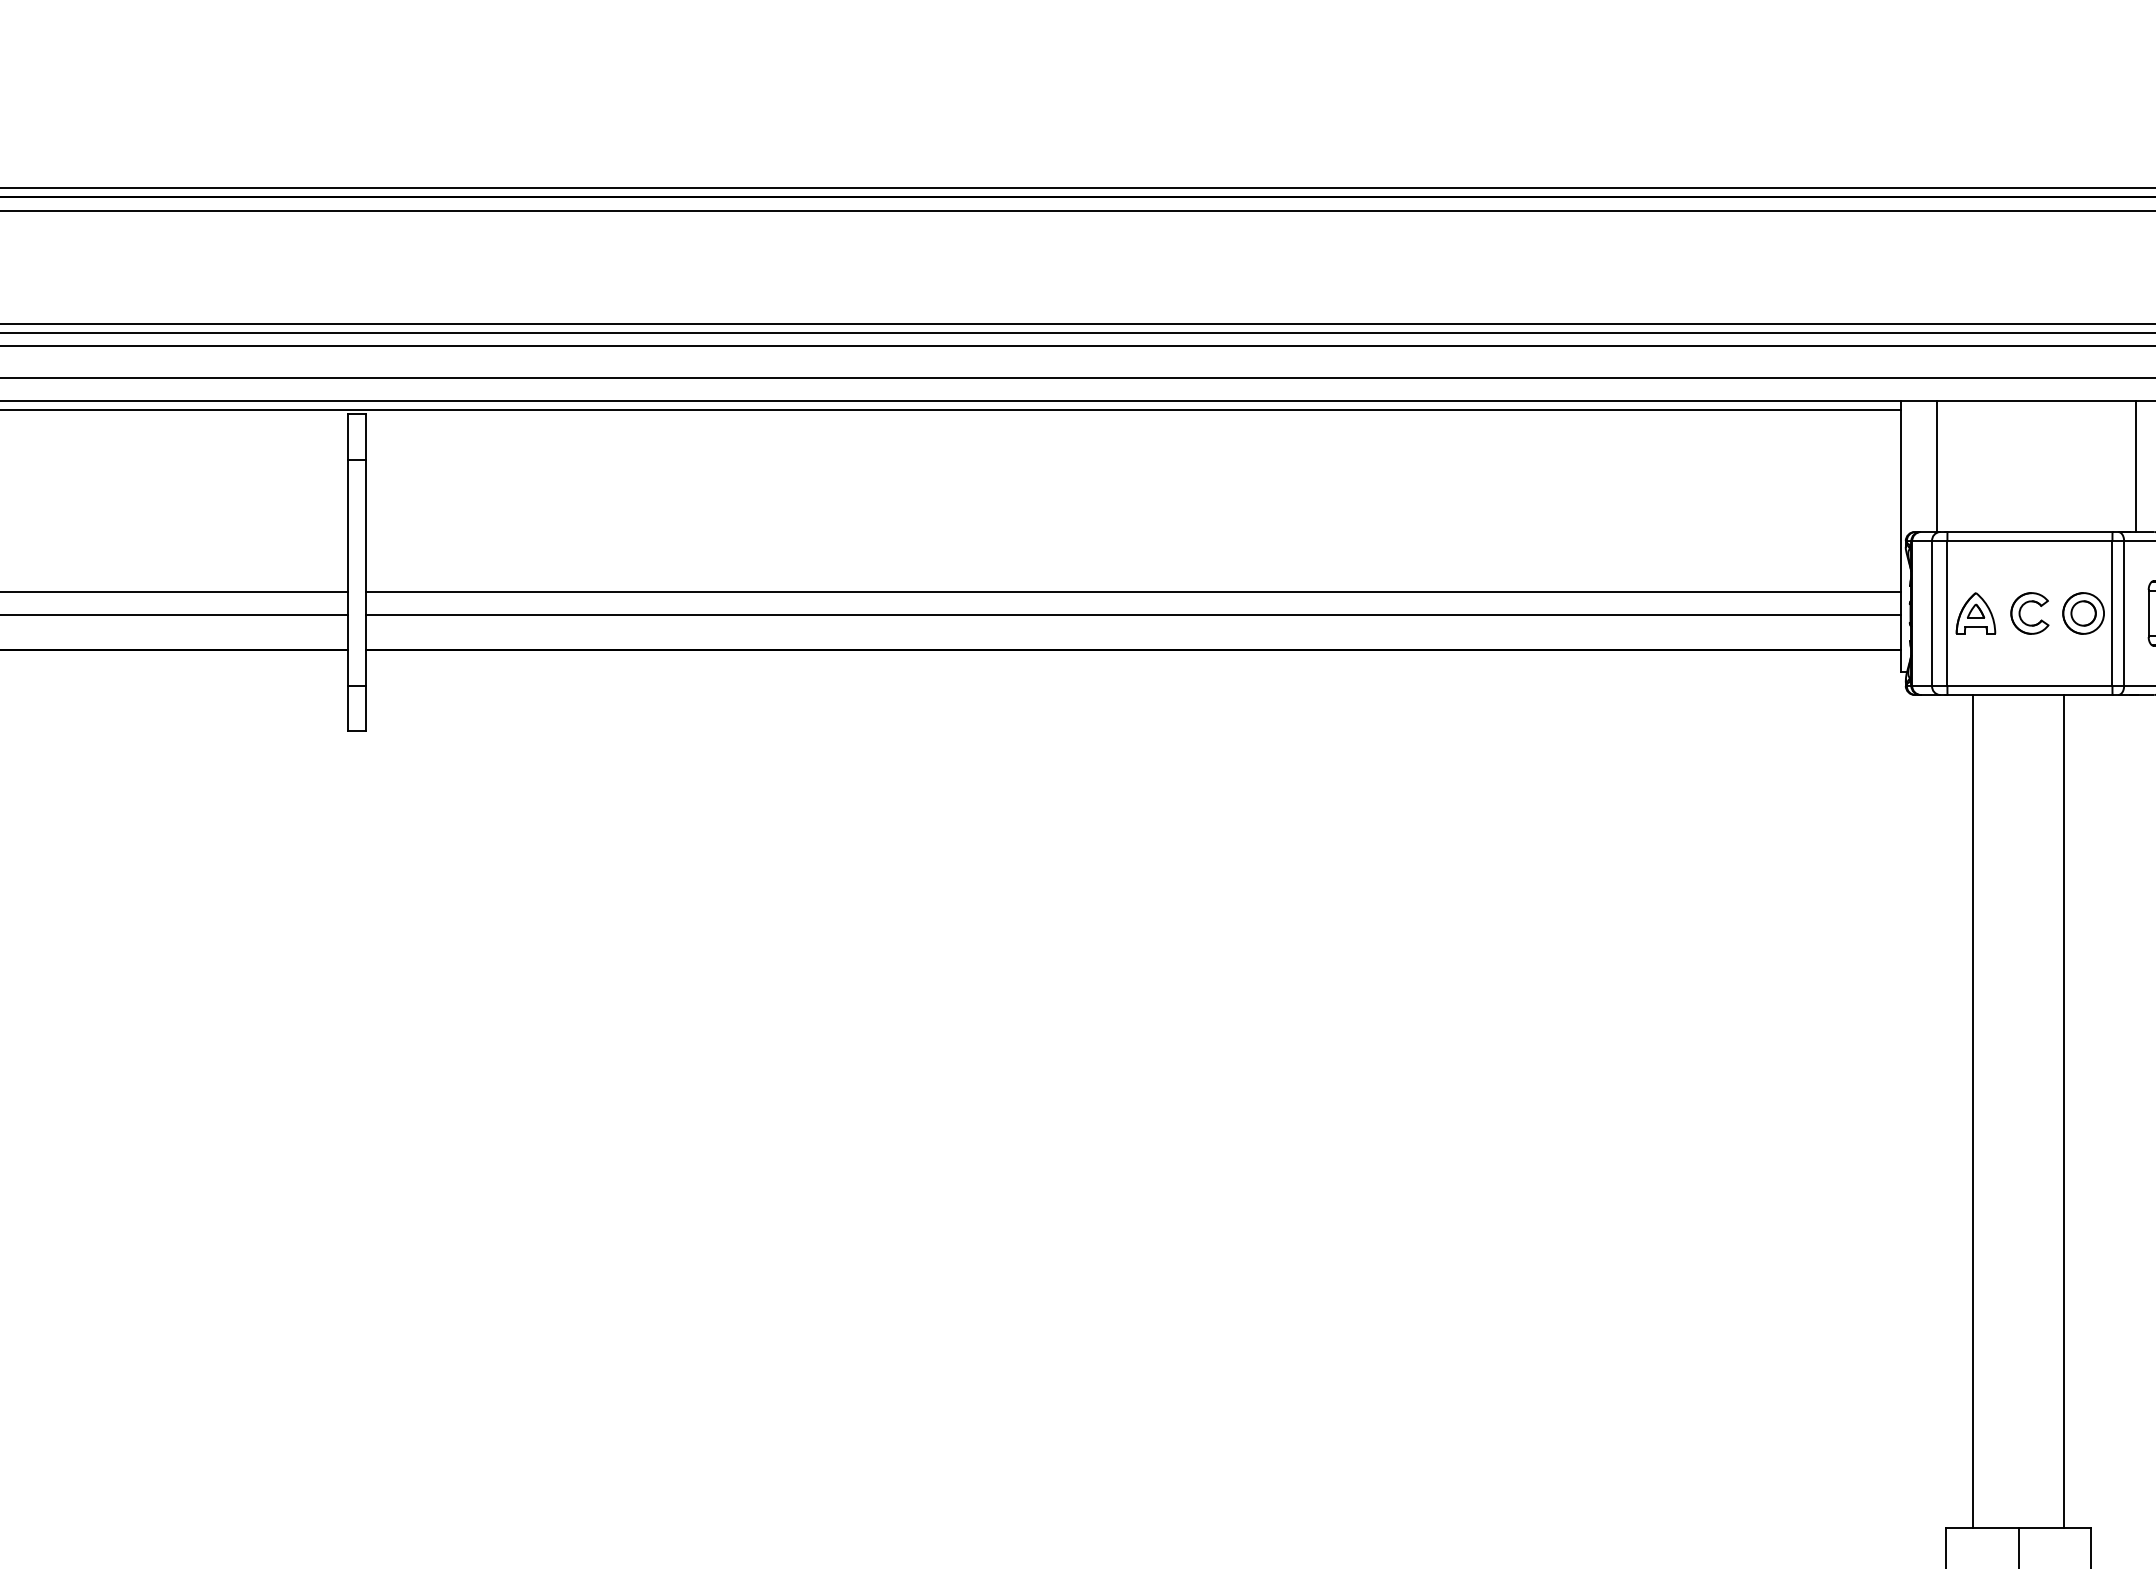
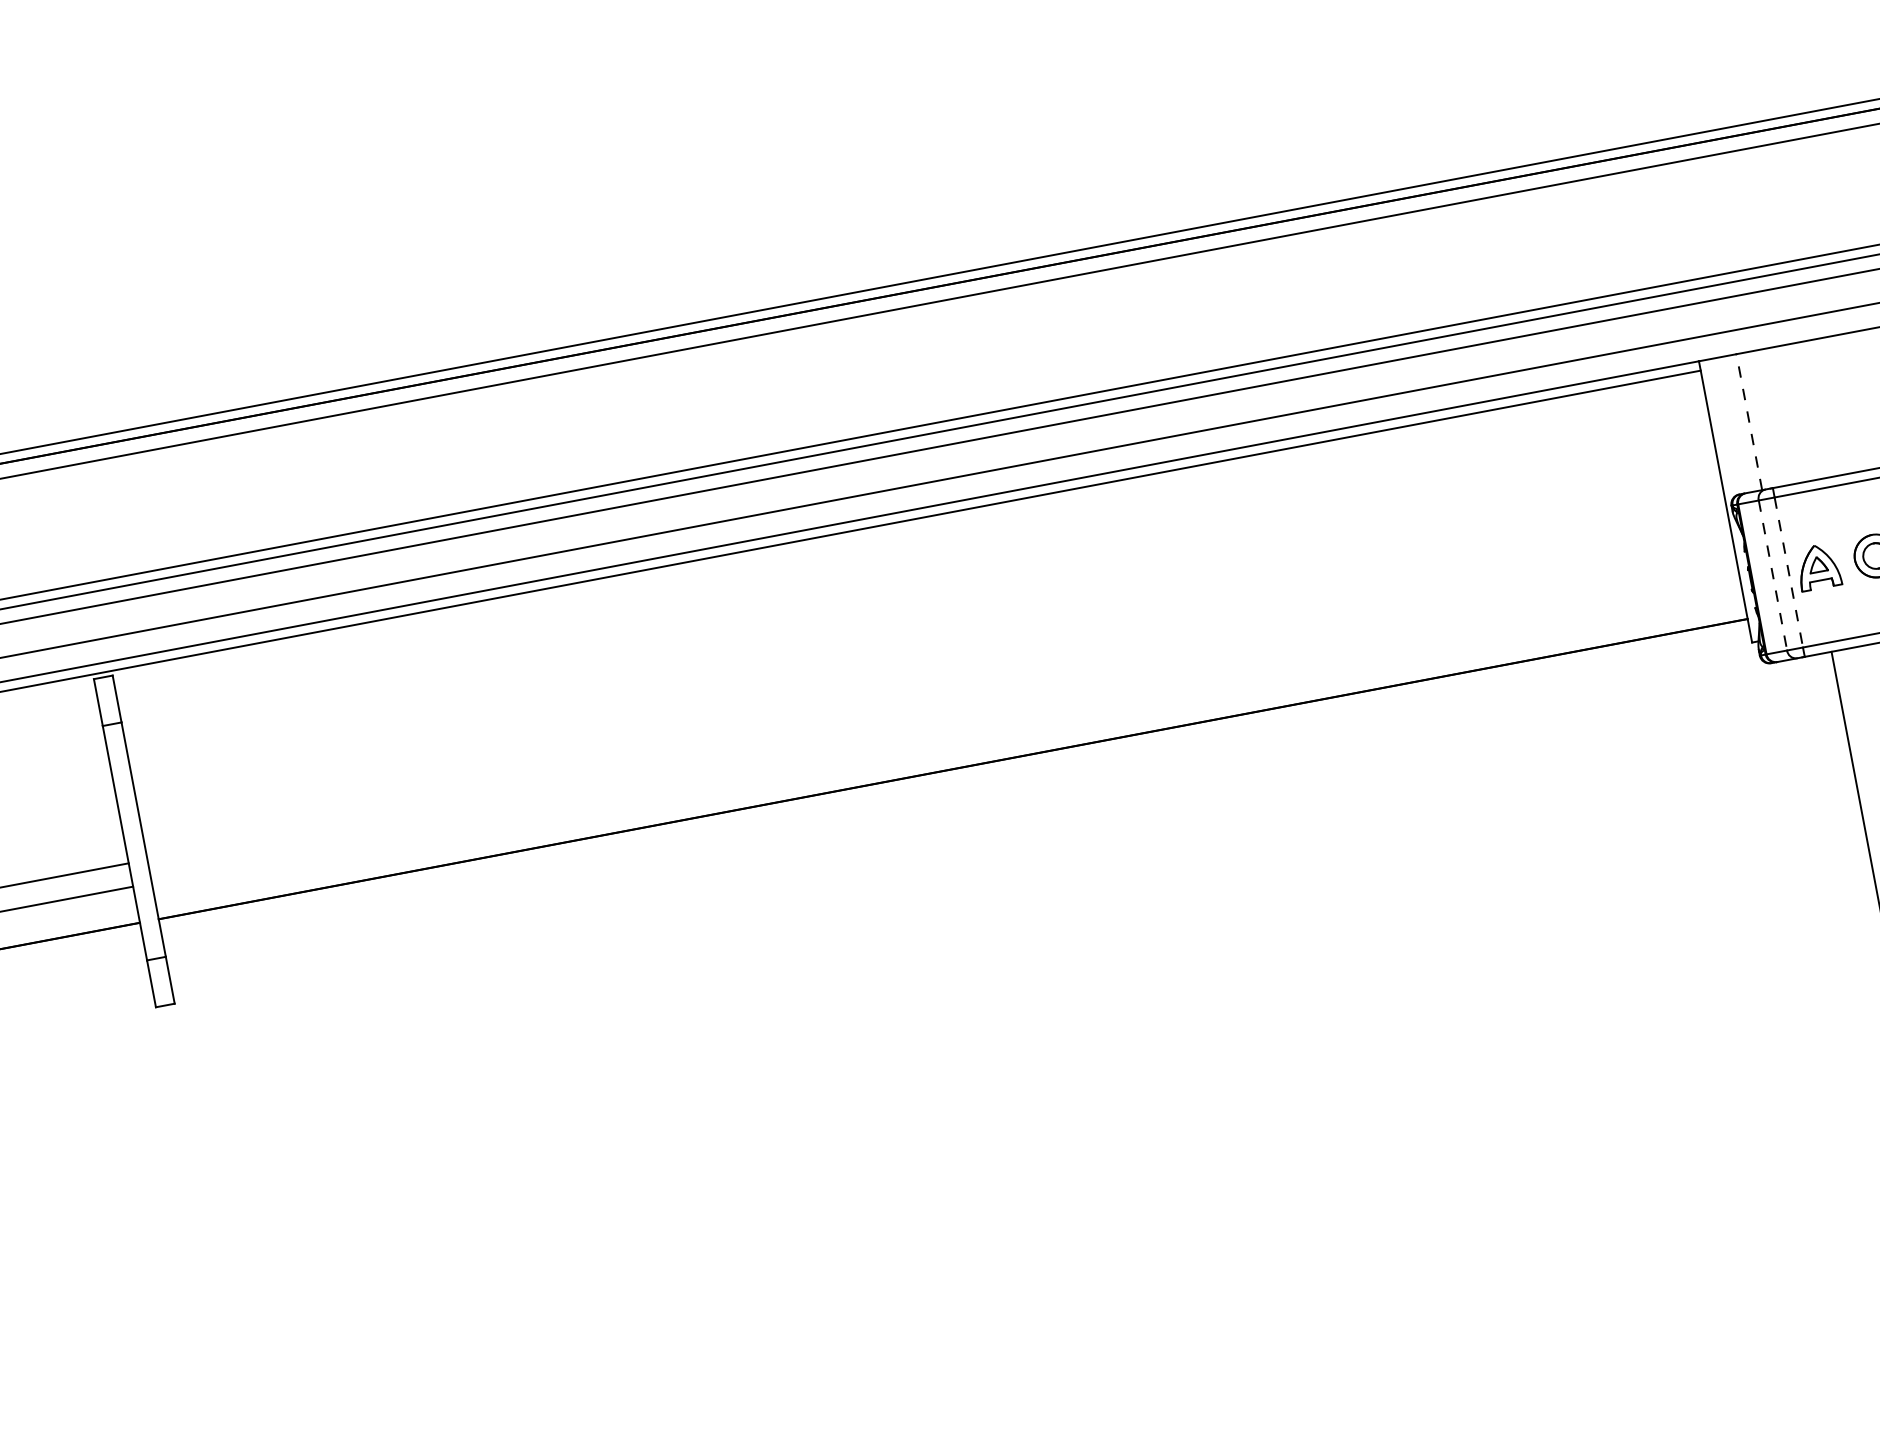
line: (1937, 466) -> (1749, 422), solid -> dashed
line: (1133, 592) -> (941, 709), removed
line: (1133, 614) -> (946, 732), removed
line: (1932, 614) -> (1773, 576), solid -> dashed
line: (1947, 614) -> (1789, 573), solid -> dashed

